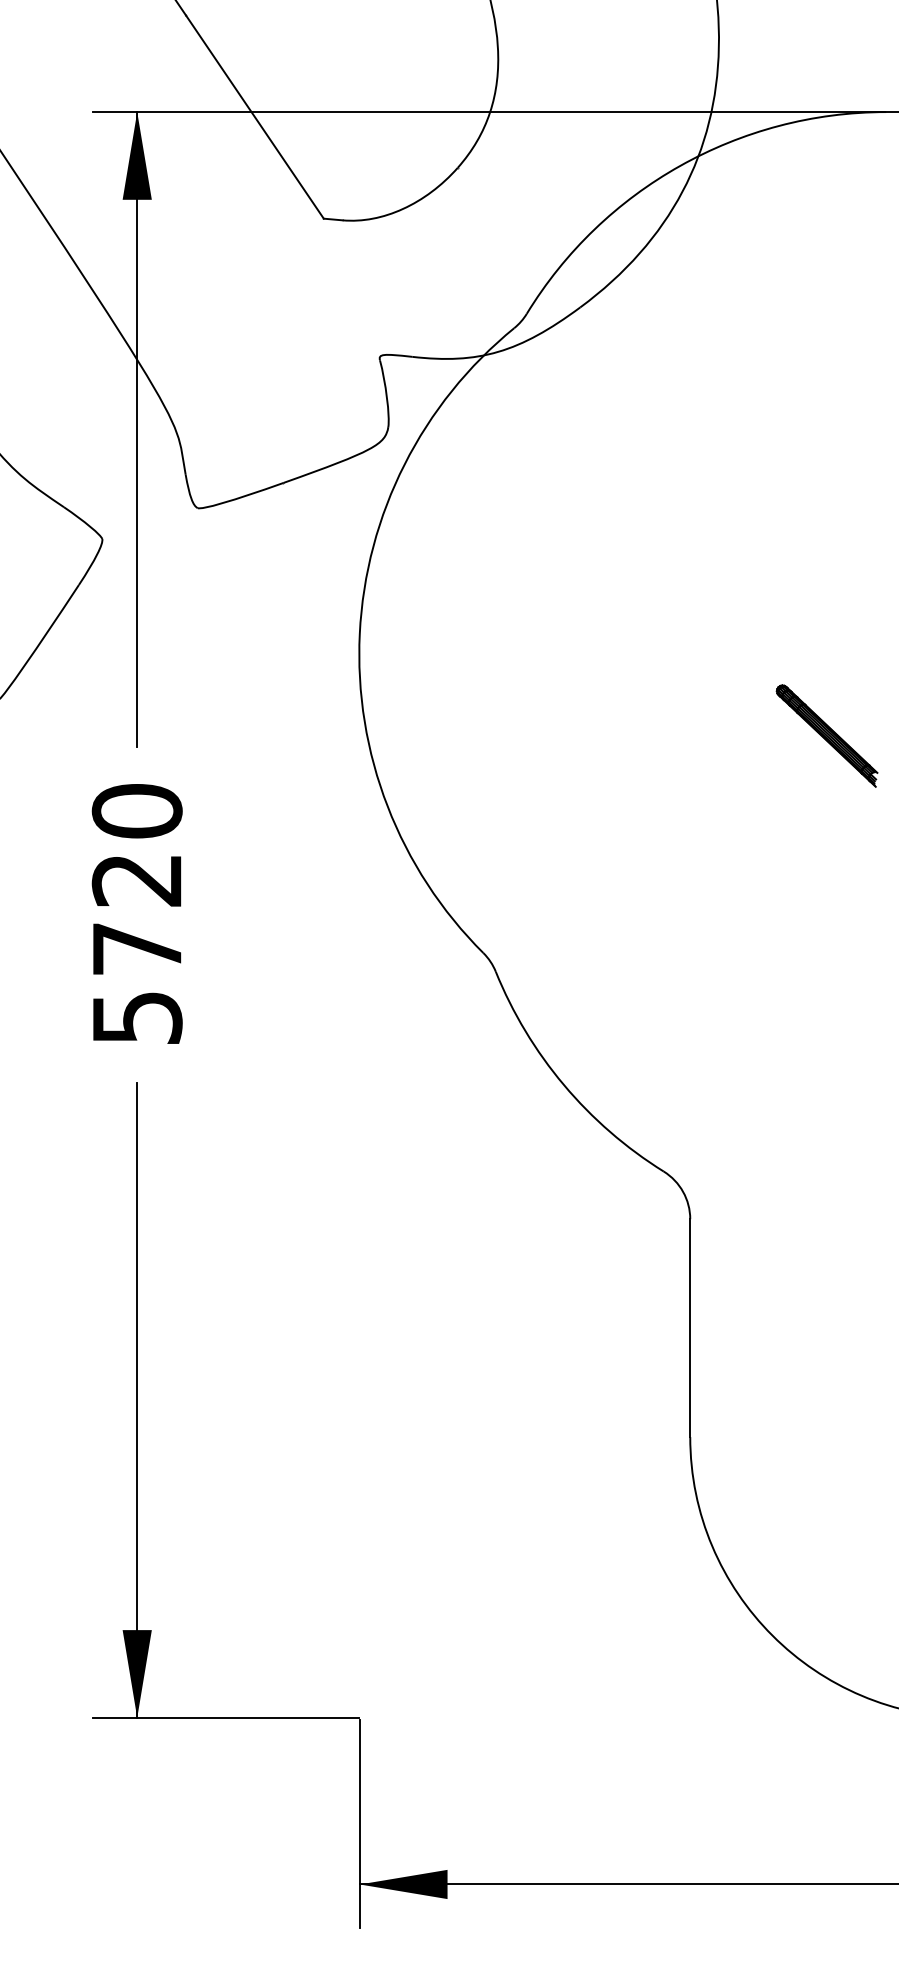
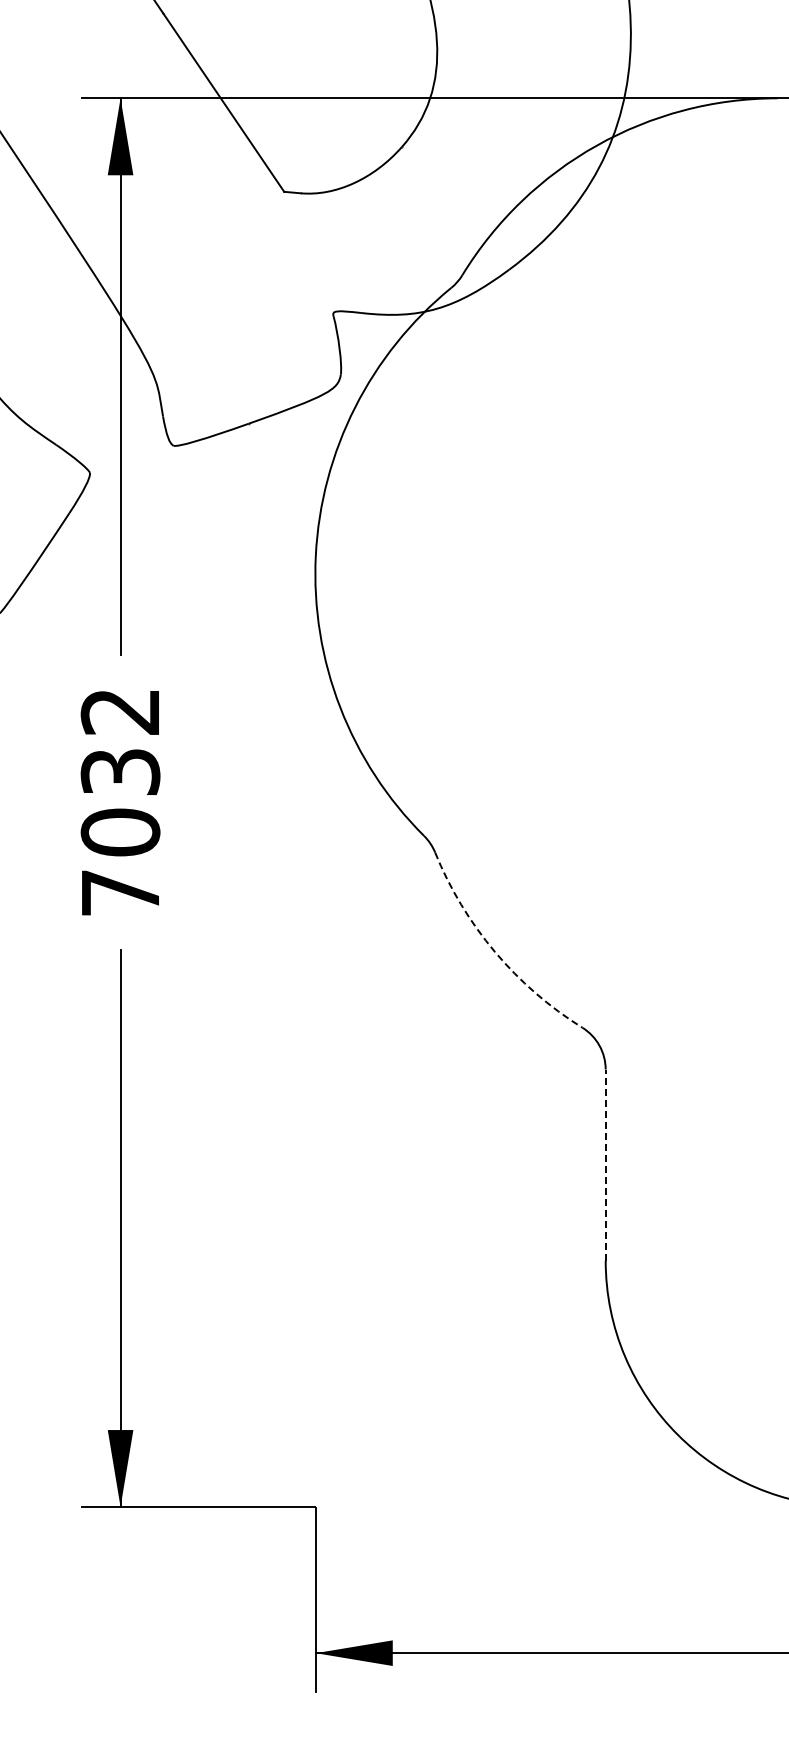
part: (826, 735) -> (725, 645), removed
text: (137, 913) -> (120, 801), 5720 -> 7032
arc: (563, 1084) -> (494, 951), solid -> dashed
line: (690, 1328) -> (605, 1165), solid -> dashed

